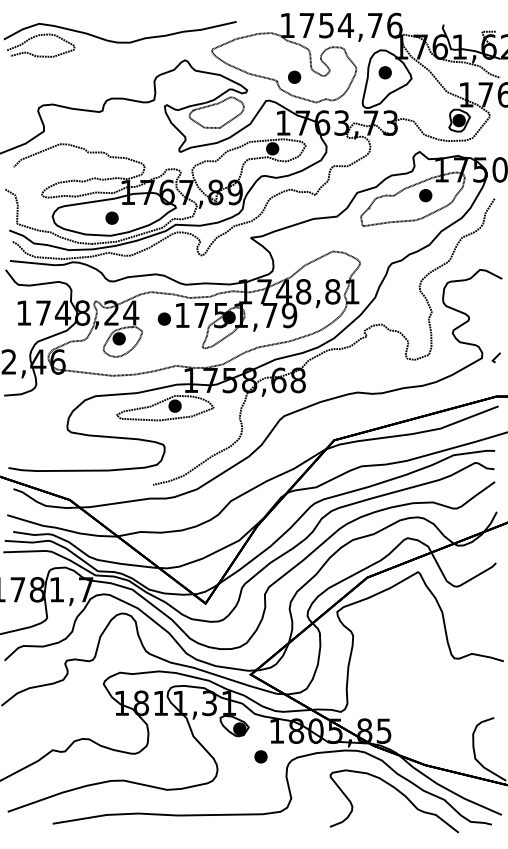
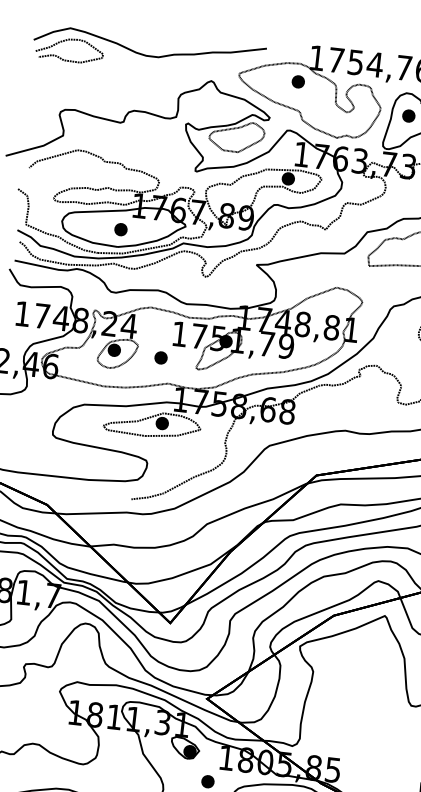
part: (294, 76) -> (298, 81), moved
part: (163, 318) -> (160, 357), moved

